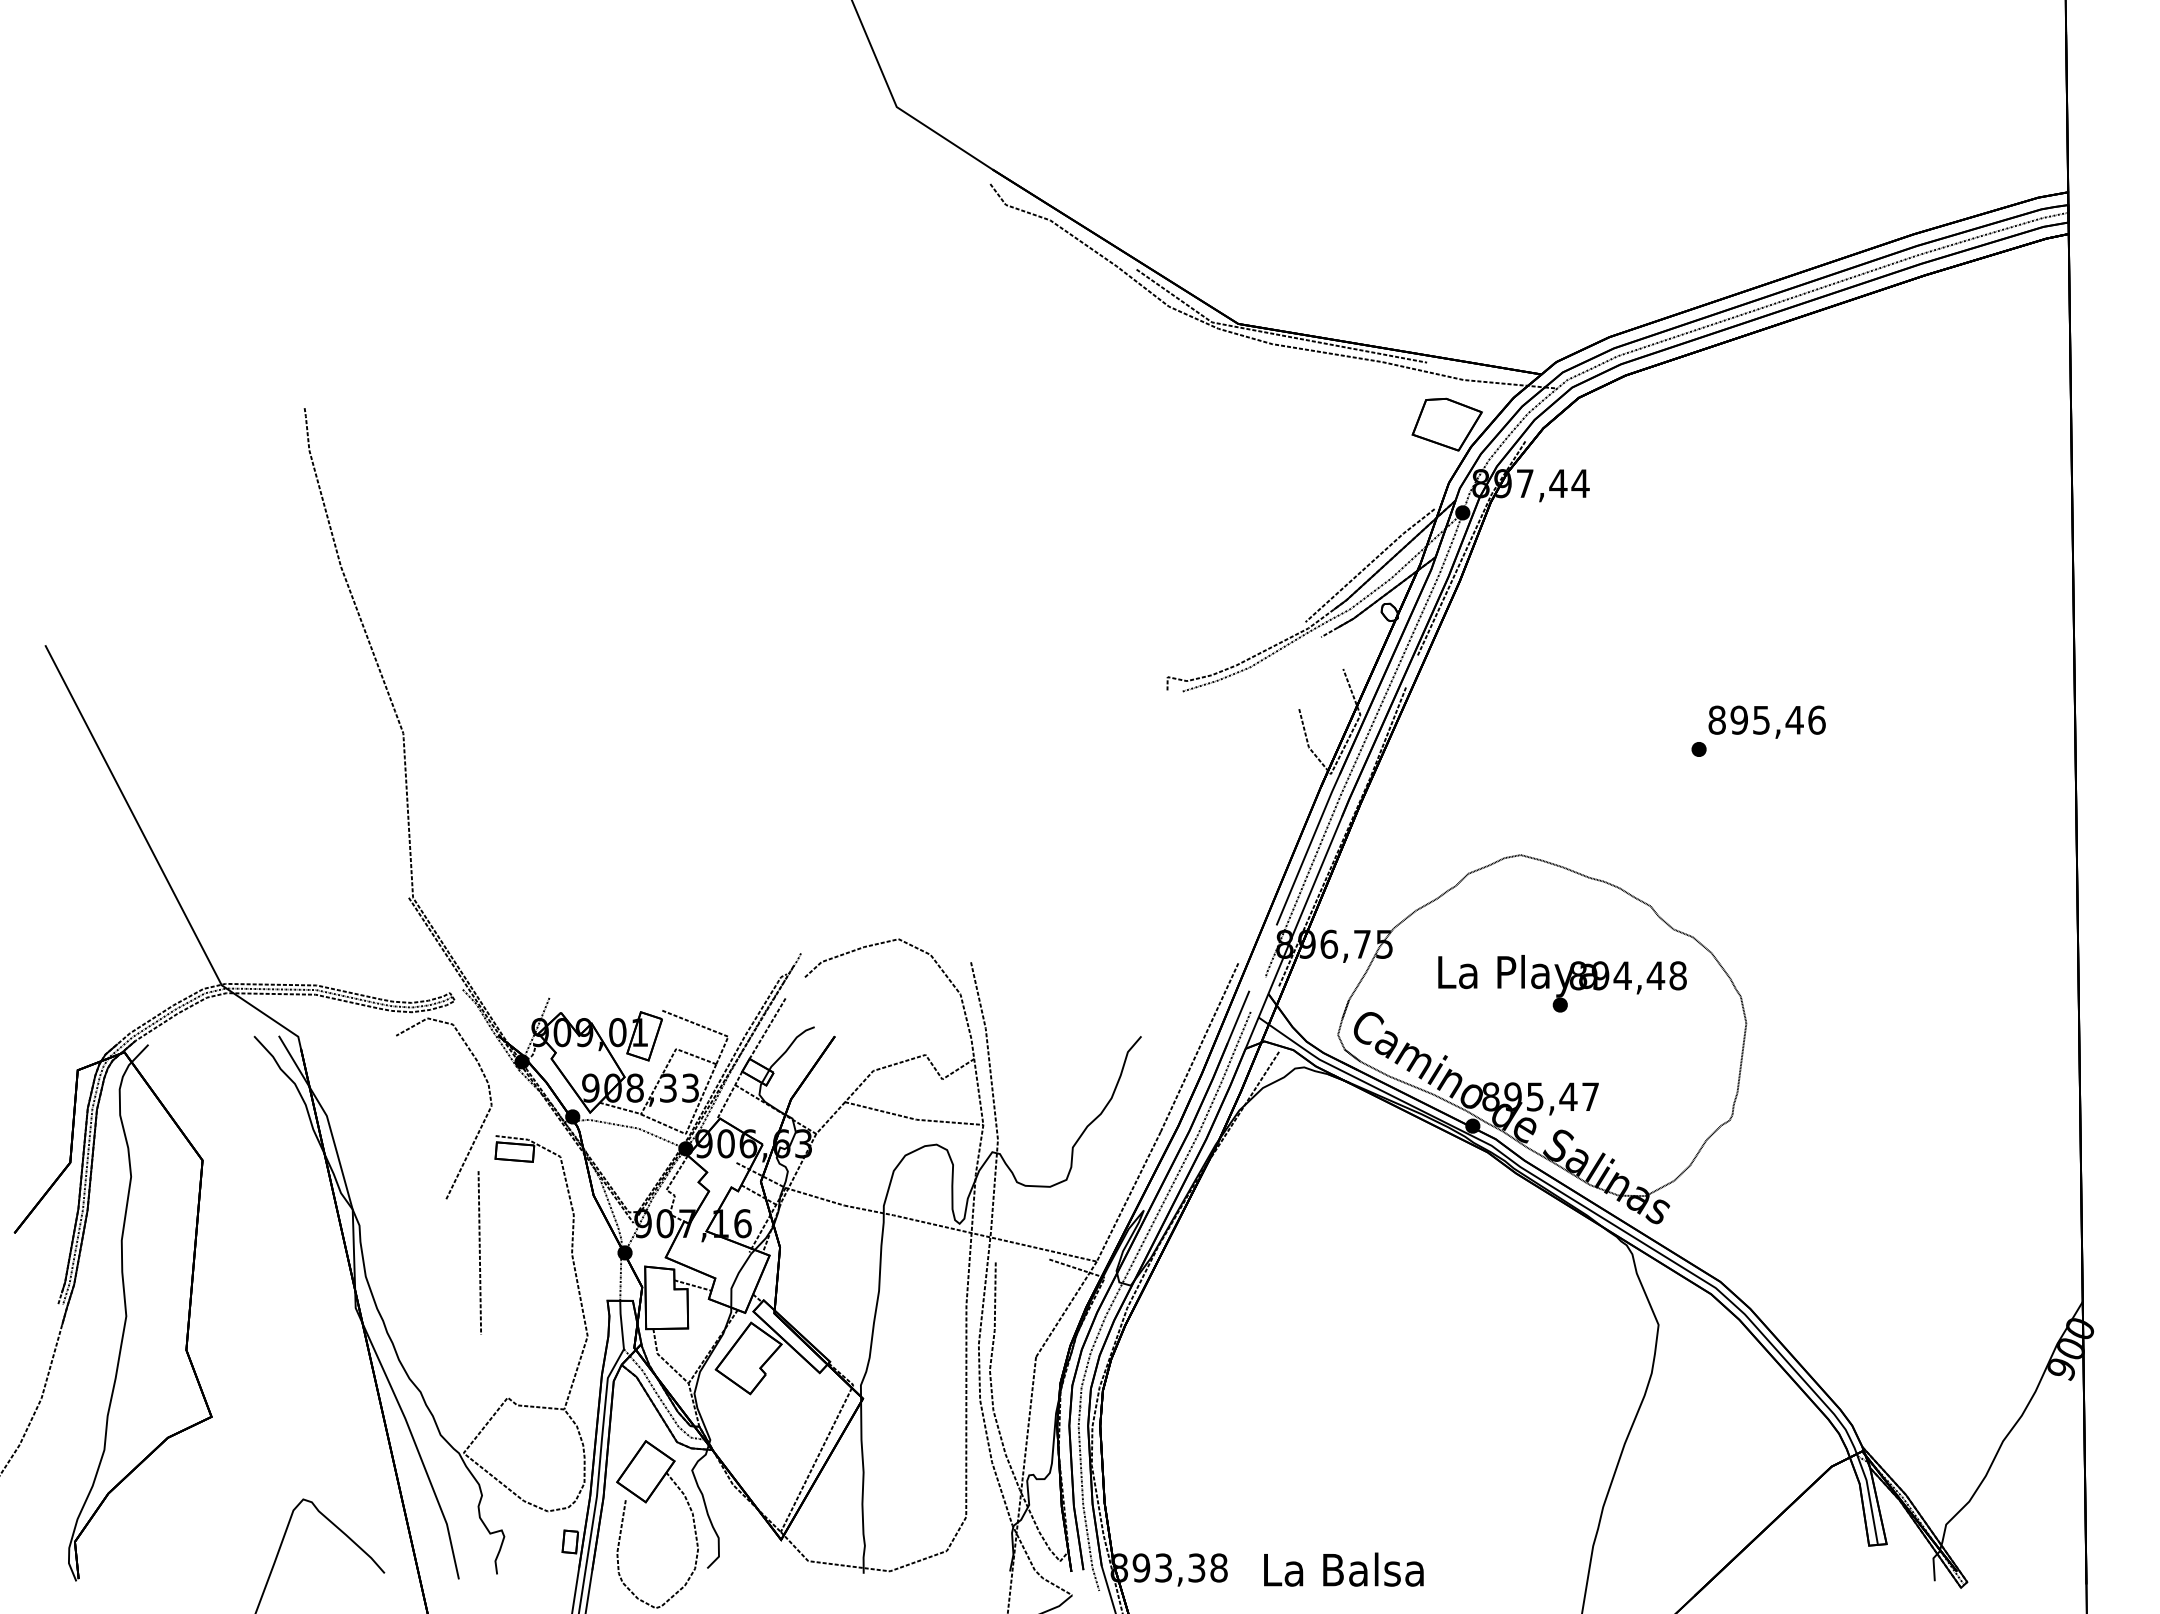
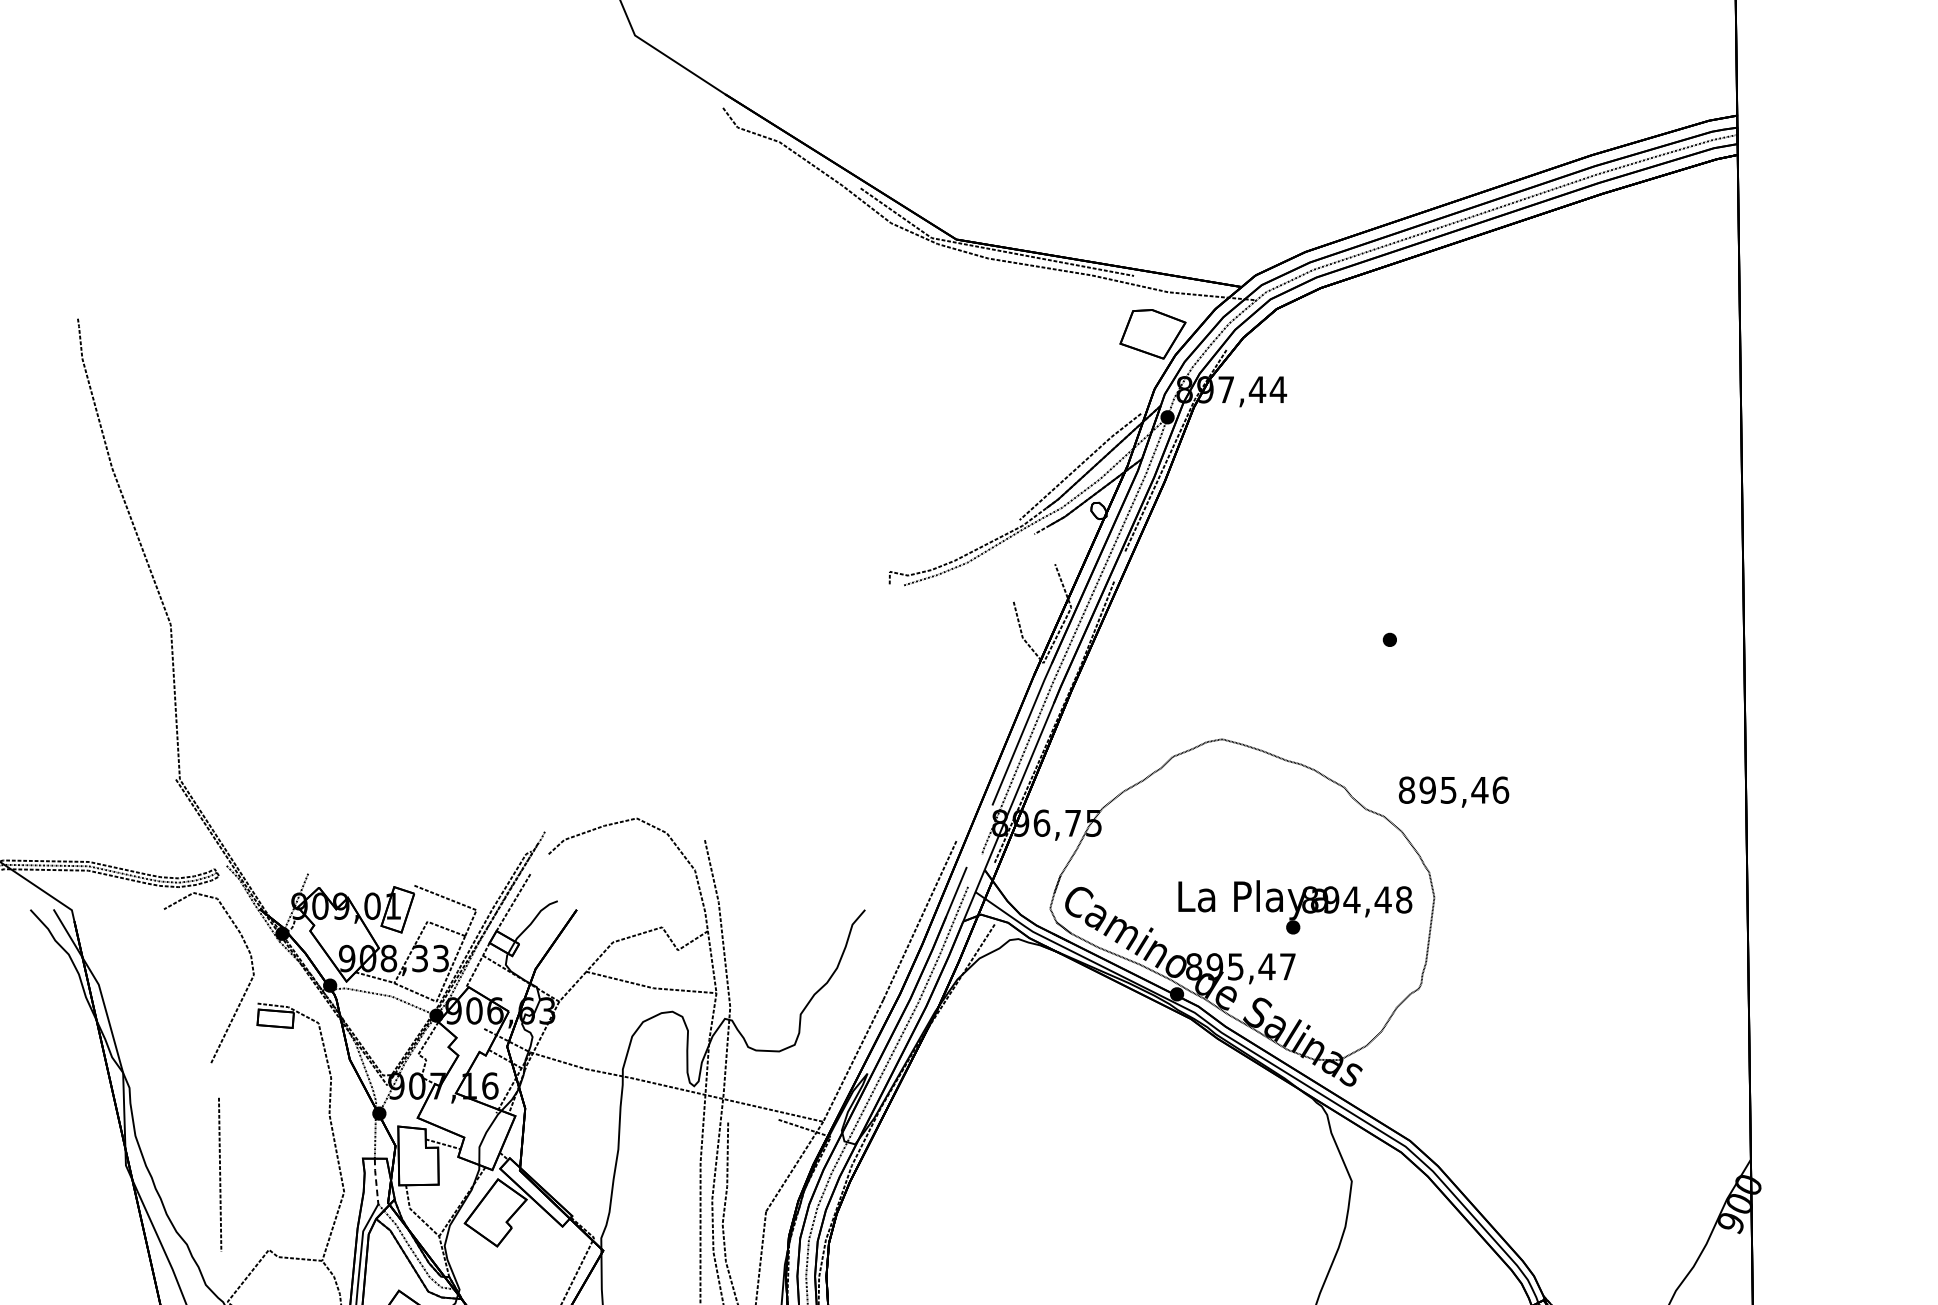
text: (1766, 721) -> (1453, 791), moved
text: (1562, 983) -> (1295, 907), moved
line: (479, 1252) -> (219, 1174), moved
line: (621, 1324) -> (376, 1180), solid -> dashed

